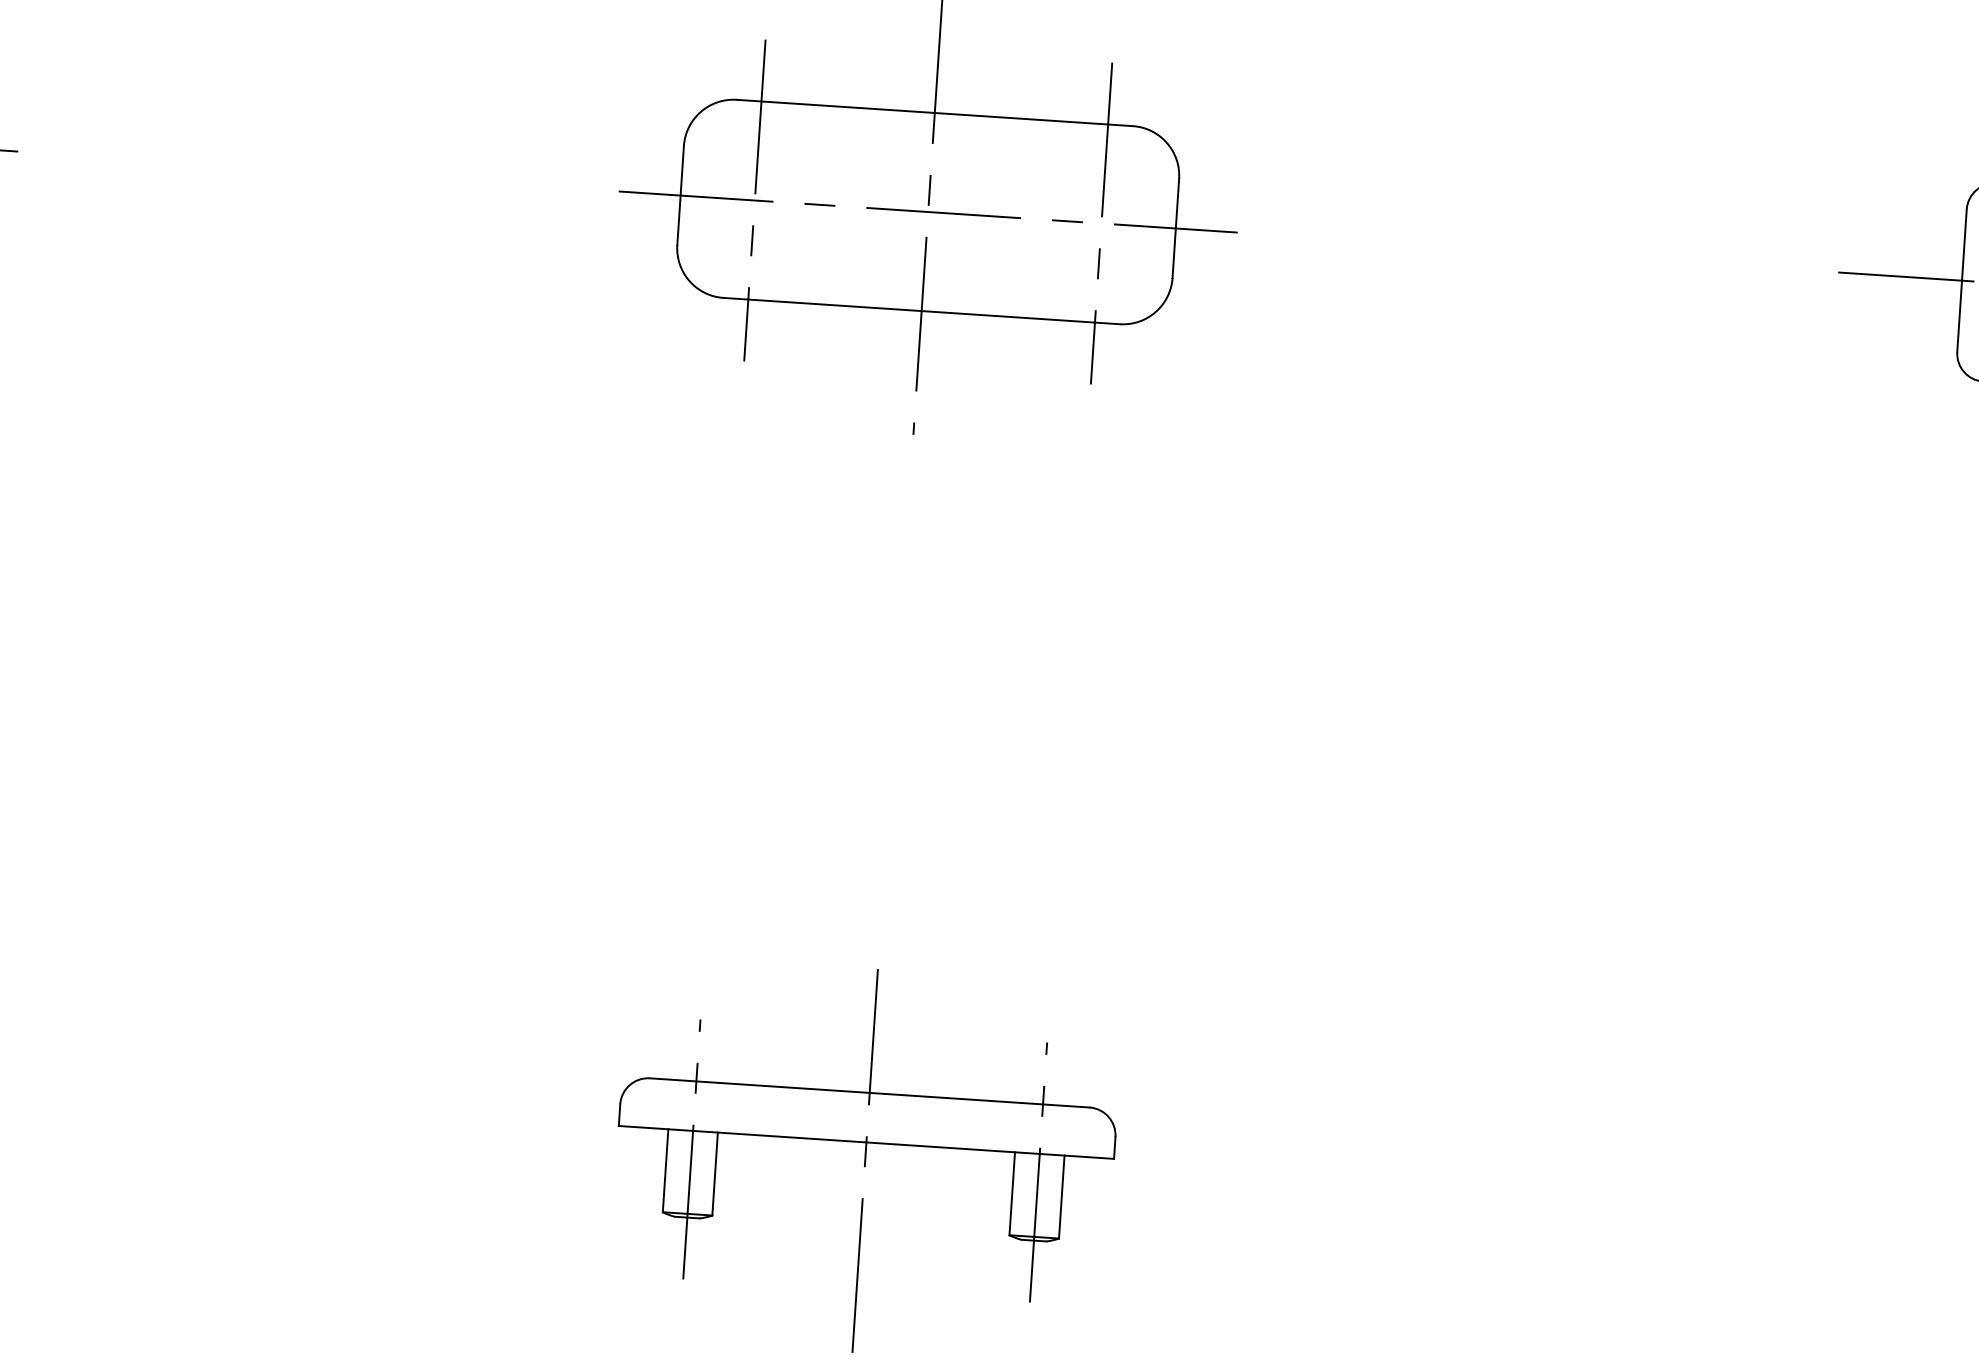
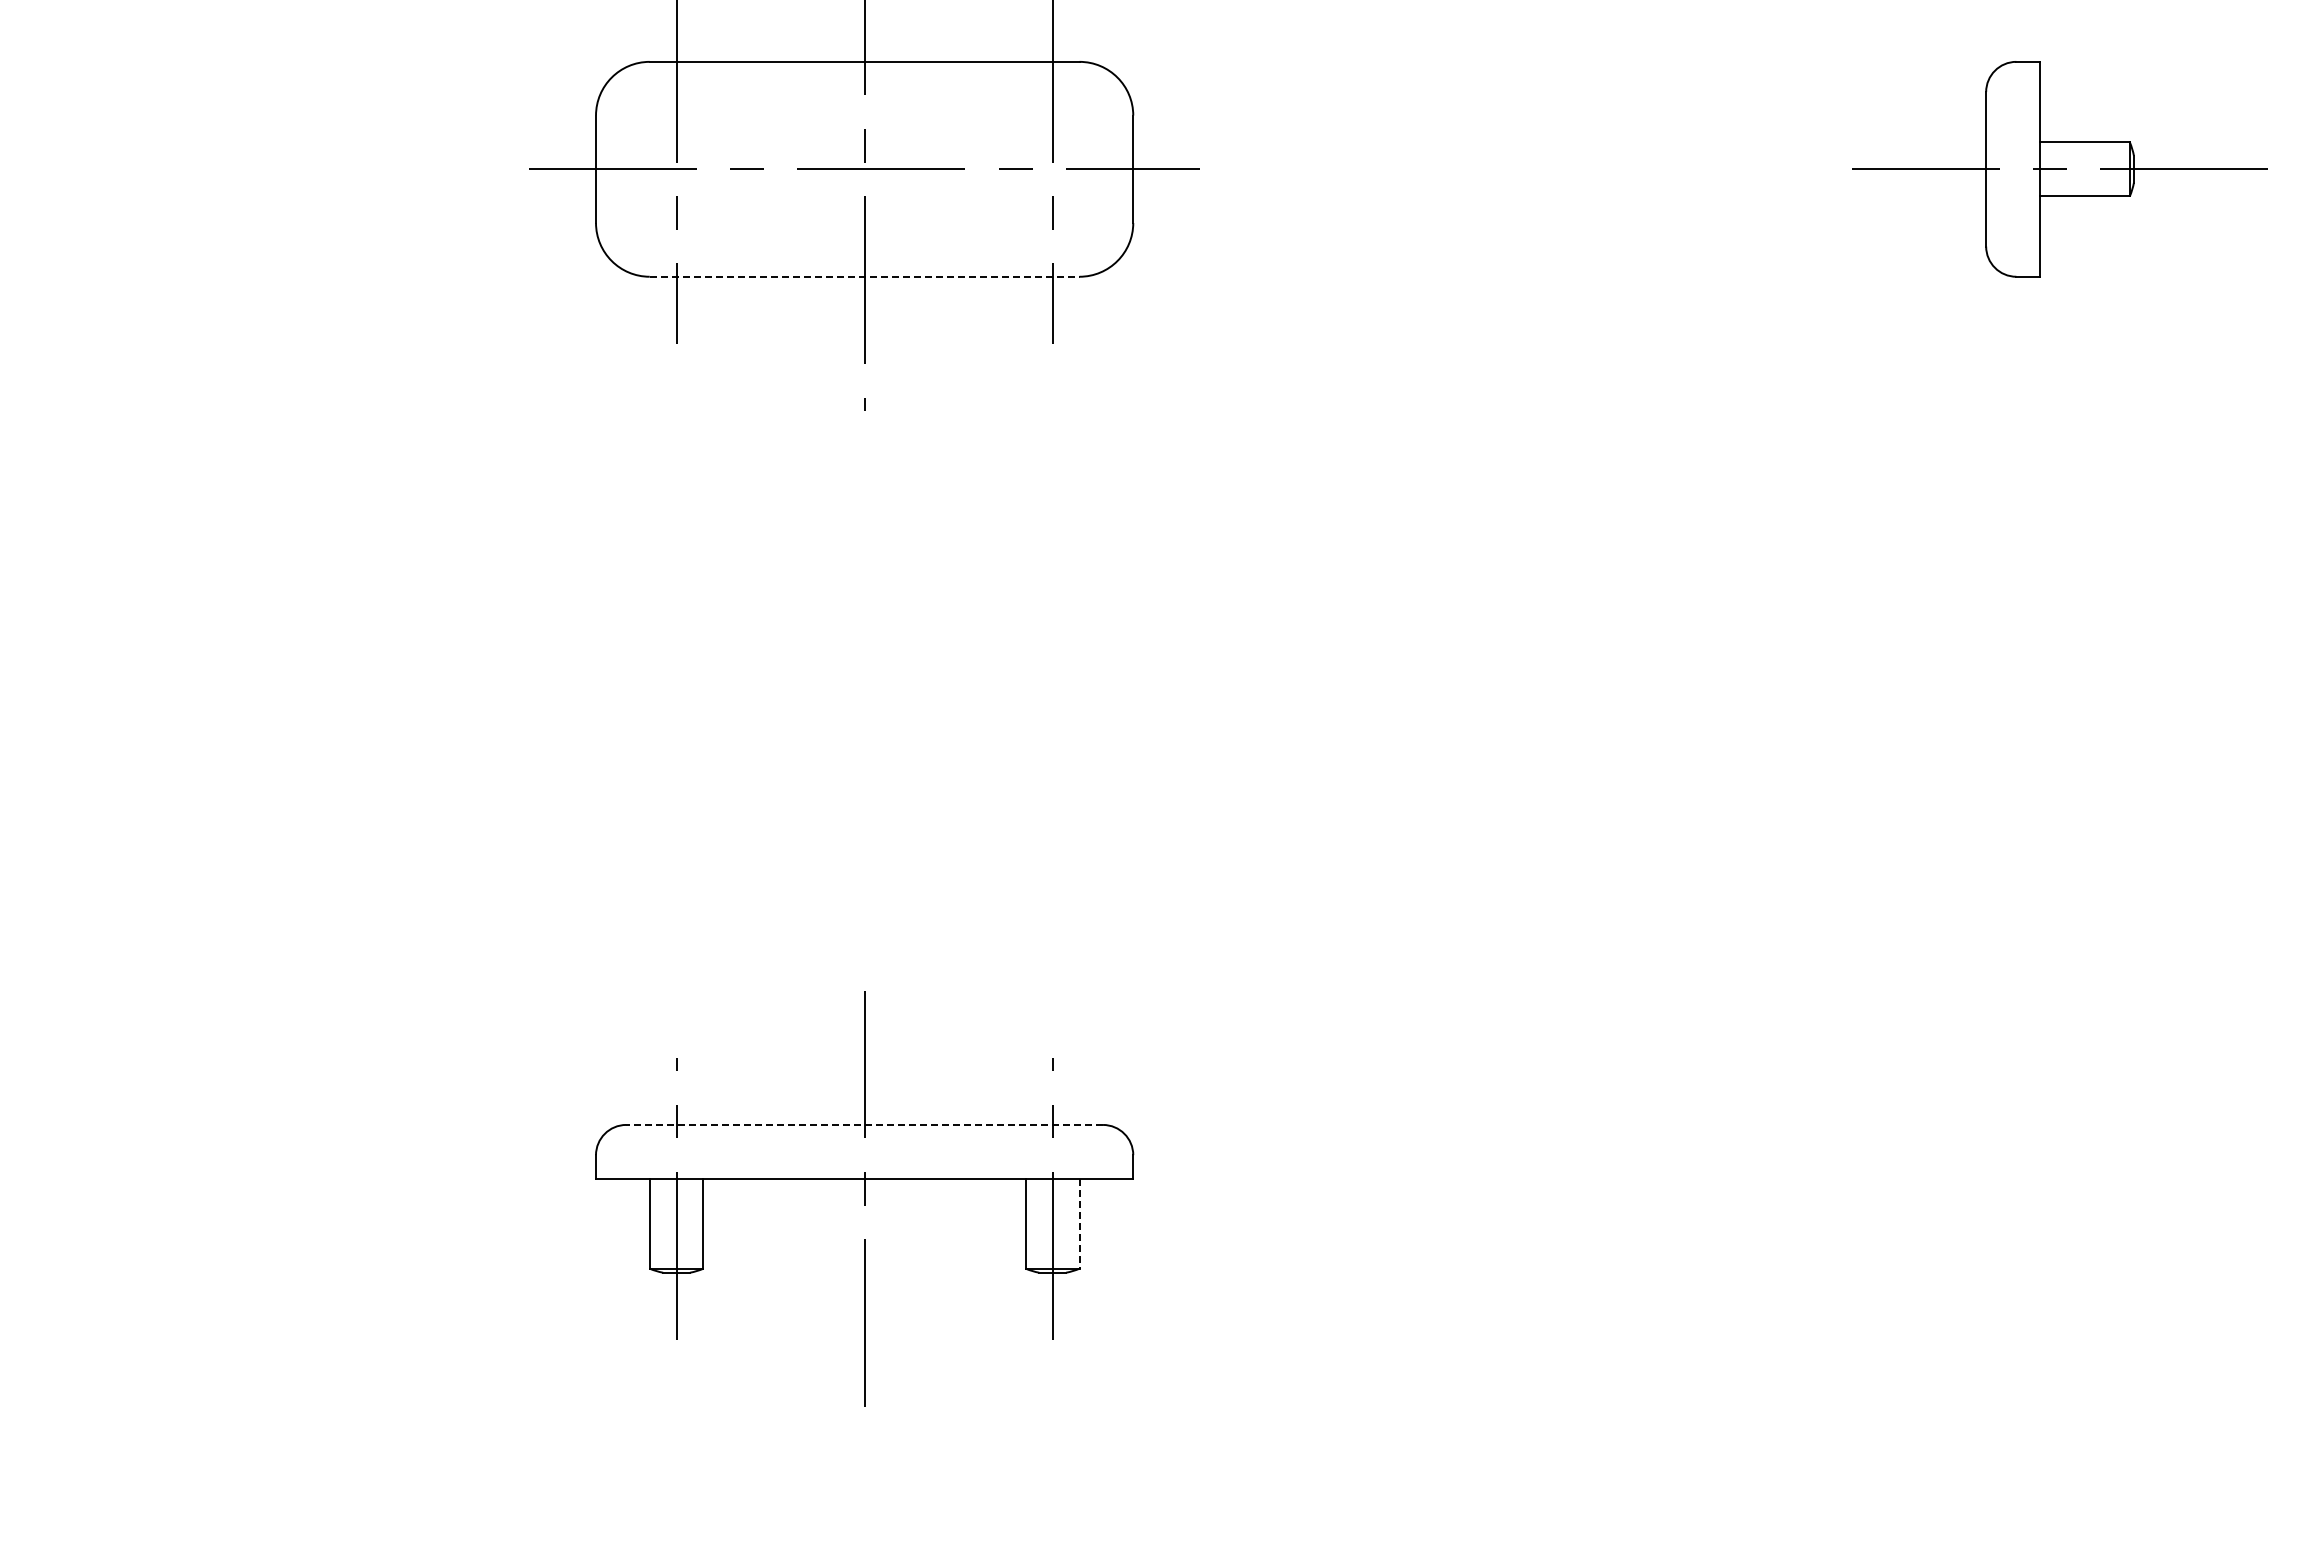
line: (921, 310) -> (864, 276), solid -> dashed
line: (869, 1092) -> (864, 1124), solid -> dashed
line: (1061, 1196) -> (1079, 1223), solid -> dashed

